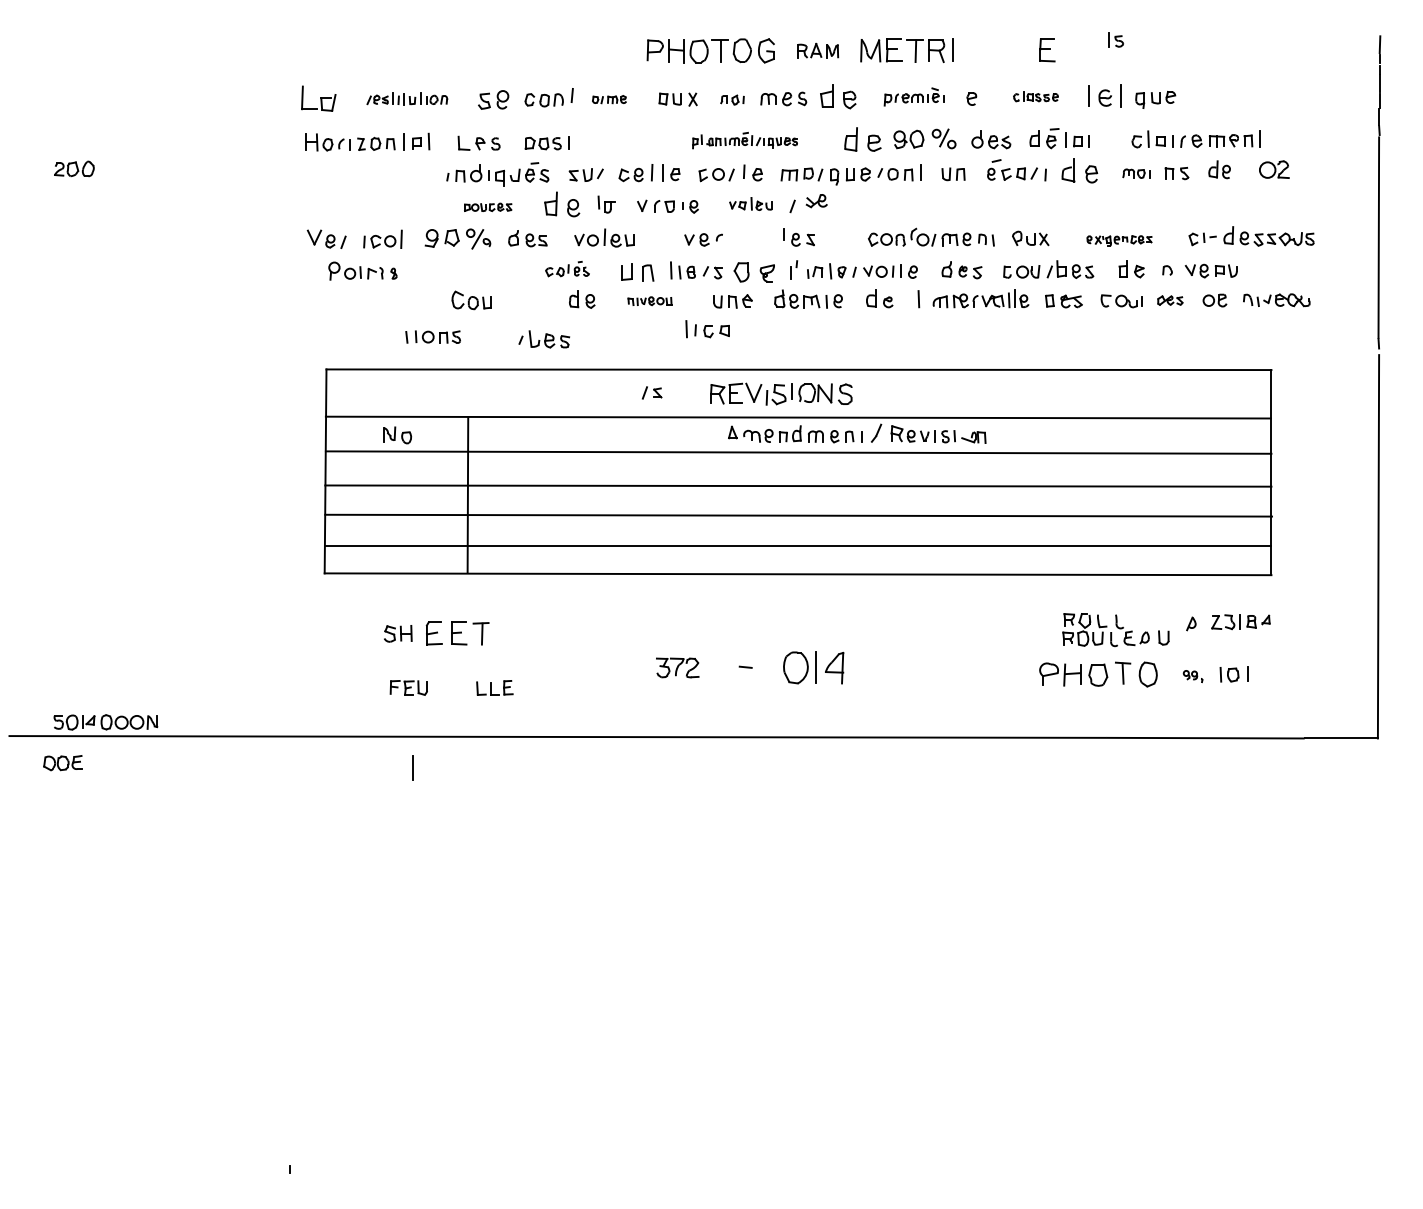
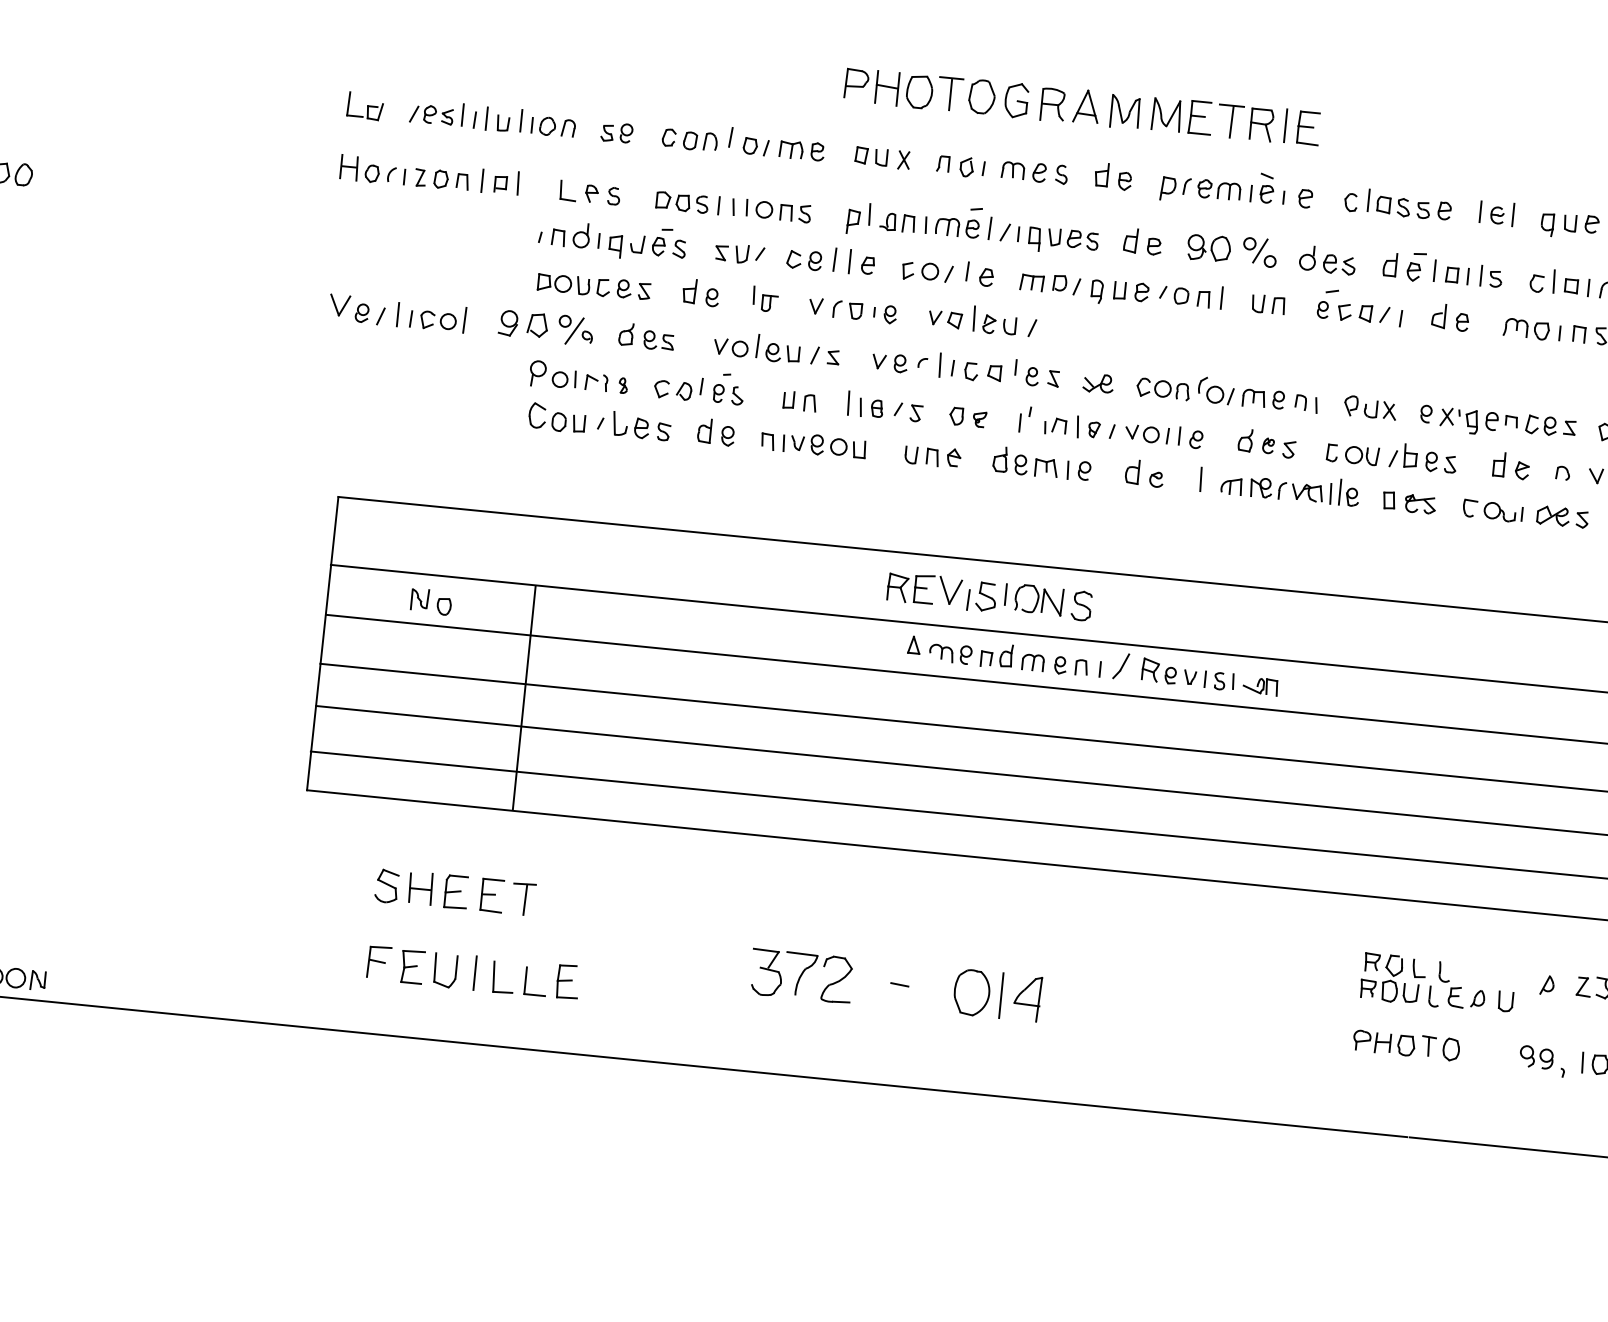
part: (1116, 39) -> (1492, 275), moved
part: (817, 50) -> (1090, 107), size x1.67
part: (1047, 50) -> (1308, 128), moved
part: (1104, 95) -> (1496, 212), size x0.71
part: (837, 96) -> (1112, 176), size x0.71
part: (914, 96) -> (1223, 187), size x1.43
part: (1035, 96) -> (1397, 204), size x1.67
part: (318, 98) -> (365, 105), size x0.71
part: (407, 98) -> (493, 118), size x1.43
part: (493, 99) -> (616, 132), size x0.71
part: (609, 99) -> (783, 148), size x1.67
part: (732, 99) -> (960, 165), size x1.43
part: (862, 139) -> (1142, 241), size x0.71
part: (744, 140) -> (972, 226), size x1.67
part: (1079, 171) -> (1450, 318), size x0.71
part: (1136, 173) -> (1531, 329), size x1.43
part: (816, 201) -> (1097, 384), moved
part: (750, 203) -> (972, 317), size x1.43
part: (562, 204) -> (701, 292), size x0.71
part: (487, 207) -> (593, 286), size x1.67
line: (354, 239) -> (397, 313), added
part: (1119, 240) -> (1498, 423), size x1.67
part: (567, 268) -> (699, 385), size x1.43
part: (362, 270) -> (578, 376), moved
part: (754, 271) -> (968, 416), size x0.62
part: (637, 272) -> (799, 401), size x0.71
part: (649, 300) -> (813, 443), size x1.67
part: (1170, 300) -> (1562, 516), size x1.43
part: (707, 329) -> (970, 368), moved
part: (432, 336) -> (770, 209), moved
part: (544, 339) -> (634, 425), moved
part: (652, 392) -> (826, 355), moved
part: (398, 633) -> (404, 887), size x1.43
part: (677, 667) -> (801, 975), size x1.67
part: (1098, 674) -> (1406, 1044), size x0.62
part: (1192, 676) -> (1541, 1061), size x1.67
part: (408, 687) -> (411, 966), size x1.67
part: (494, 687) -> (535, 978), size x1.67
line: (412, 767) -> (474, 972), moved

